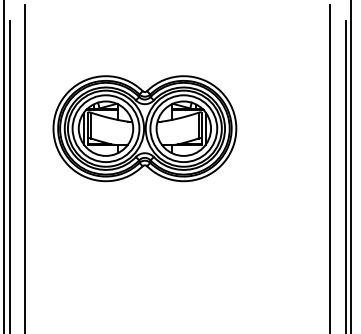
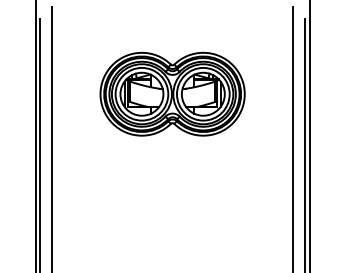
part: (144, 129) -> (172, 94), moved

